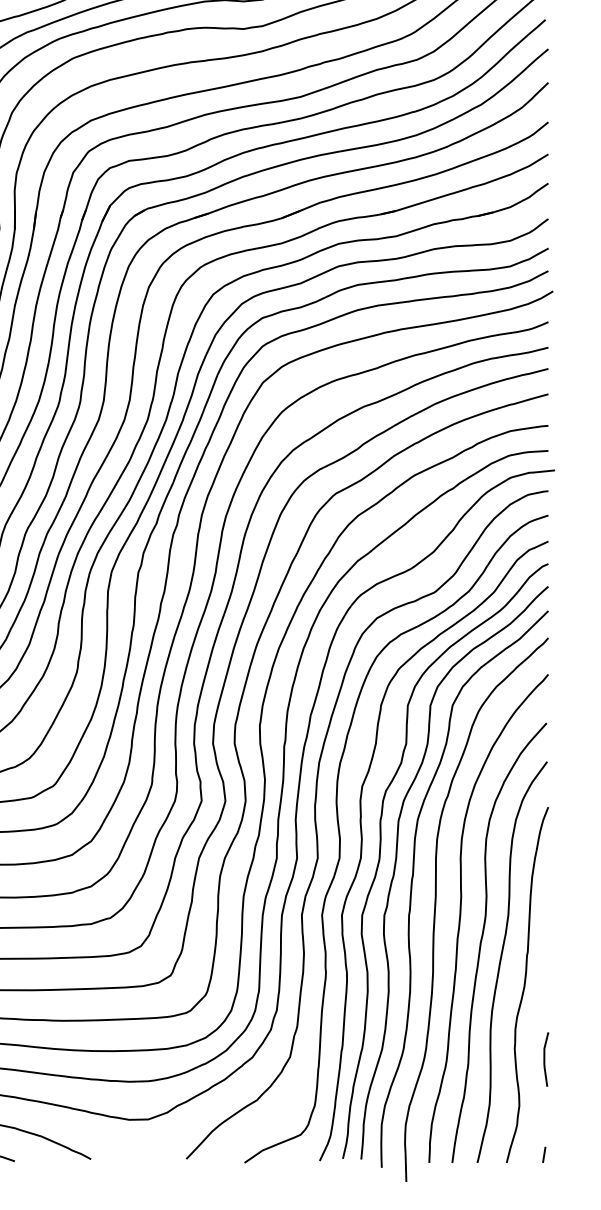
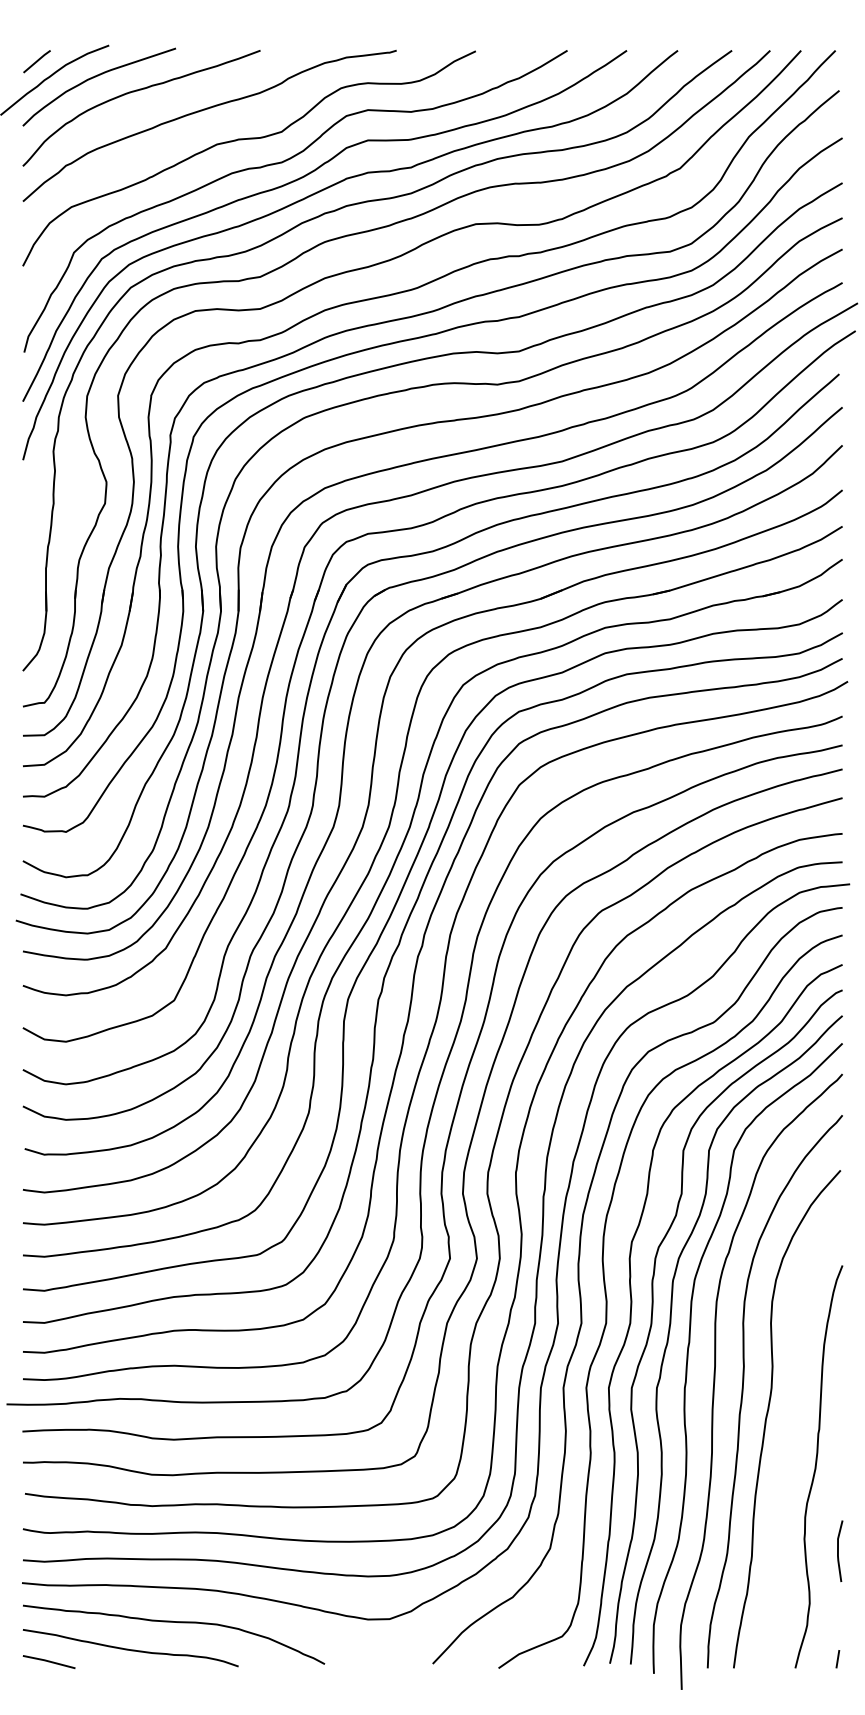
curve: (501, 960) -> (789, 1439), removed

